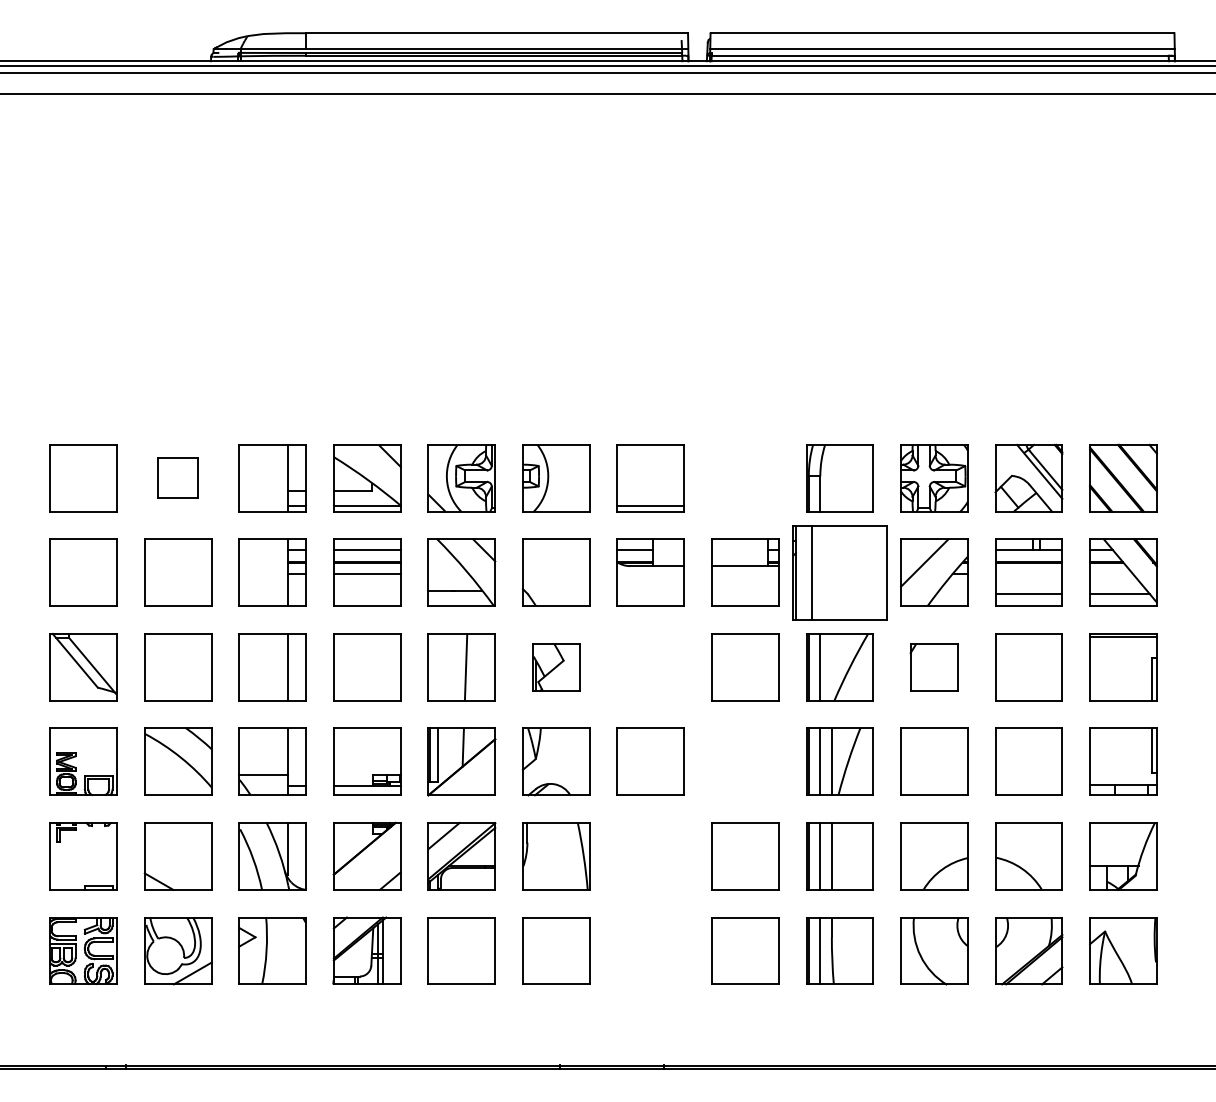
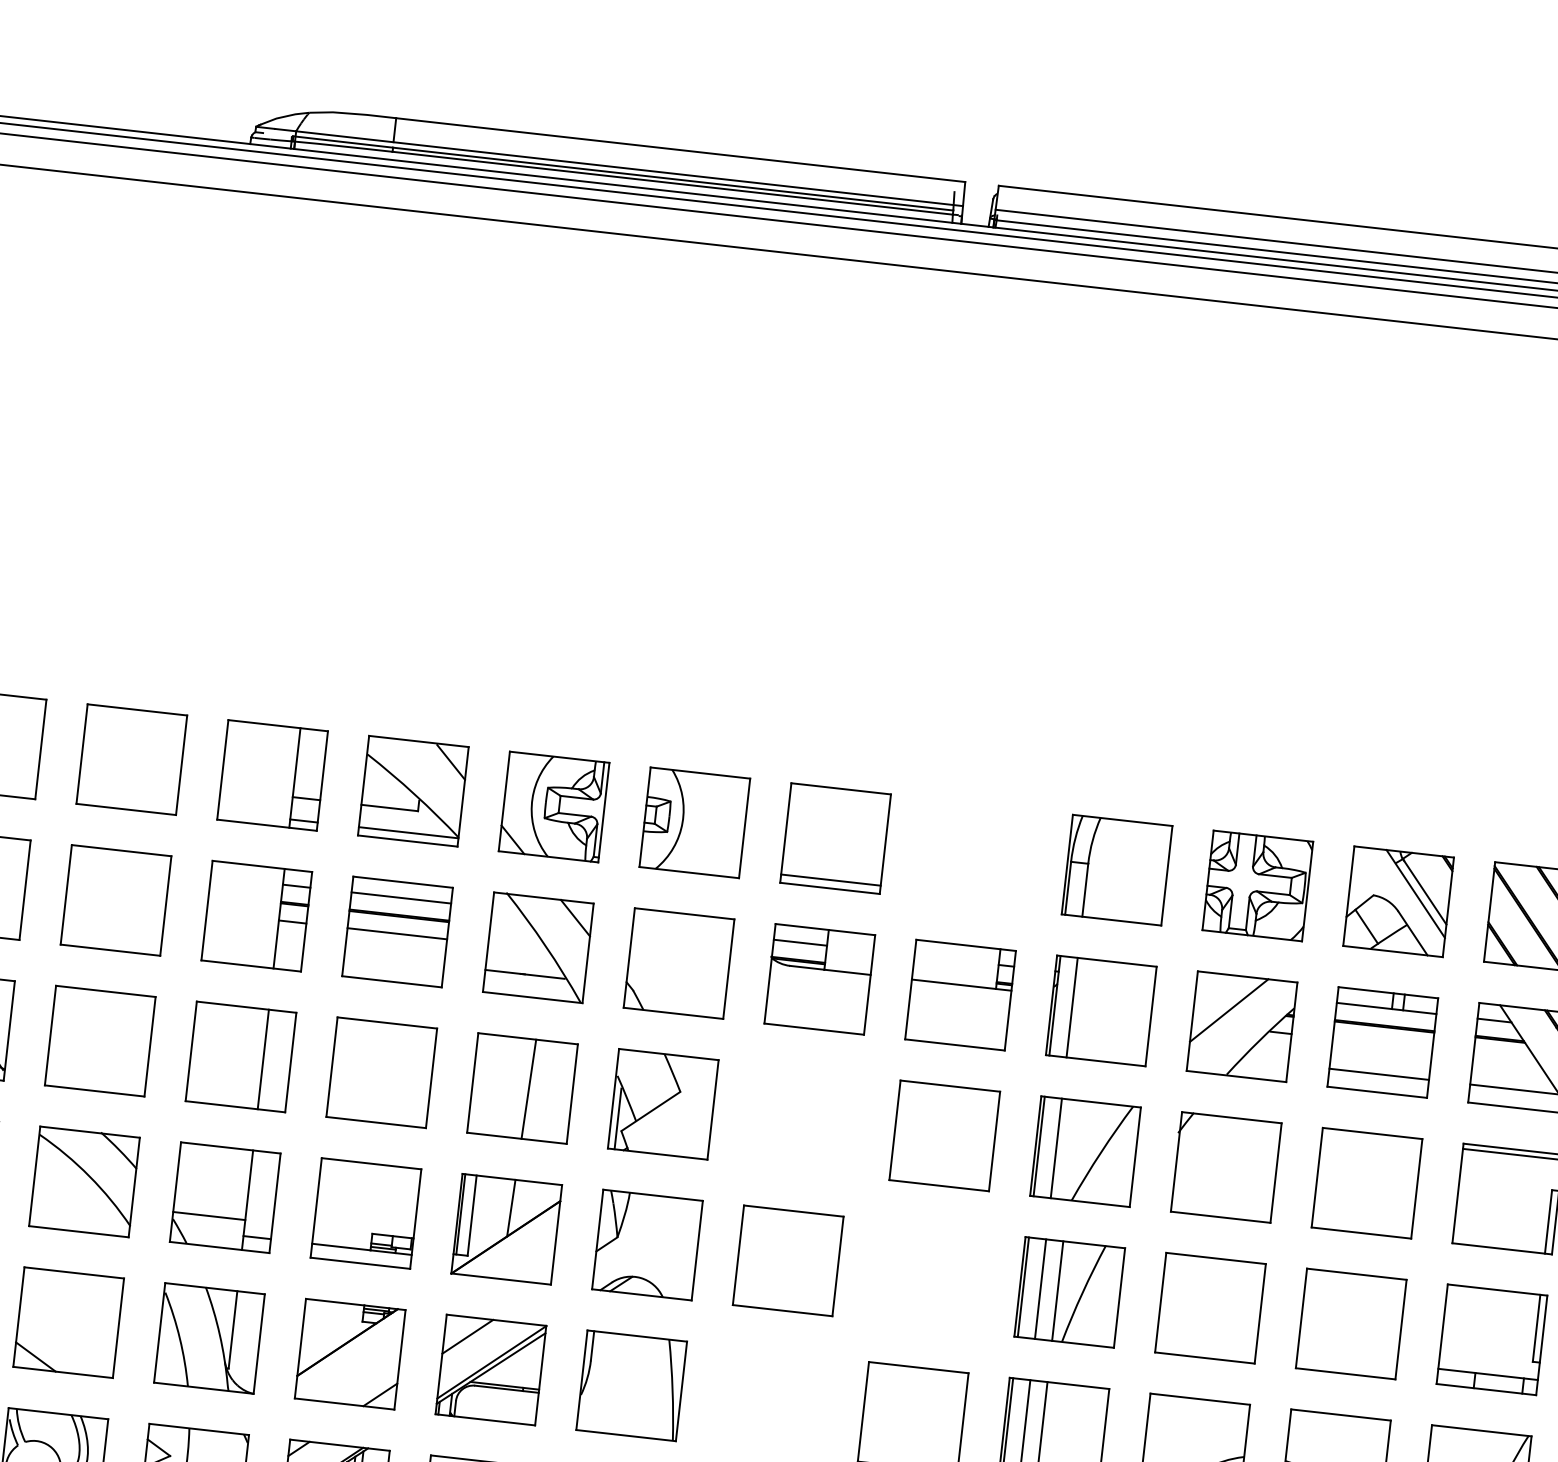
part: (178, 478) -> (132, 759), size x1.67
part: (839, 572) -> (1100, 1010), size x0.71
part: (556, 667) -> (663, 1104), size x1.43
part: (933, 667) -> (1224, 1167), size x1.43

